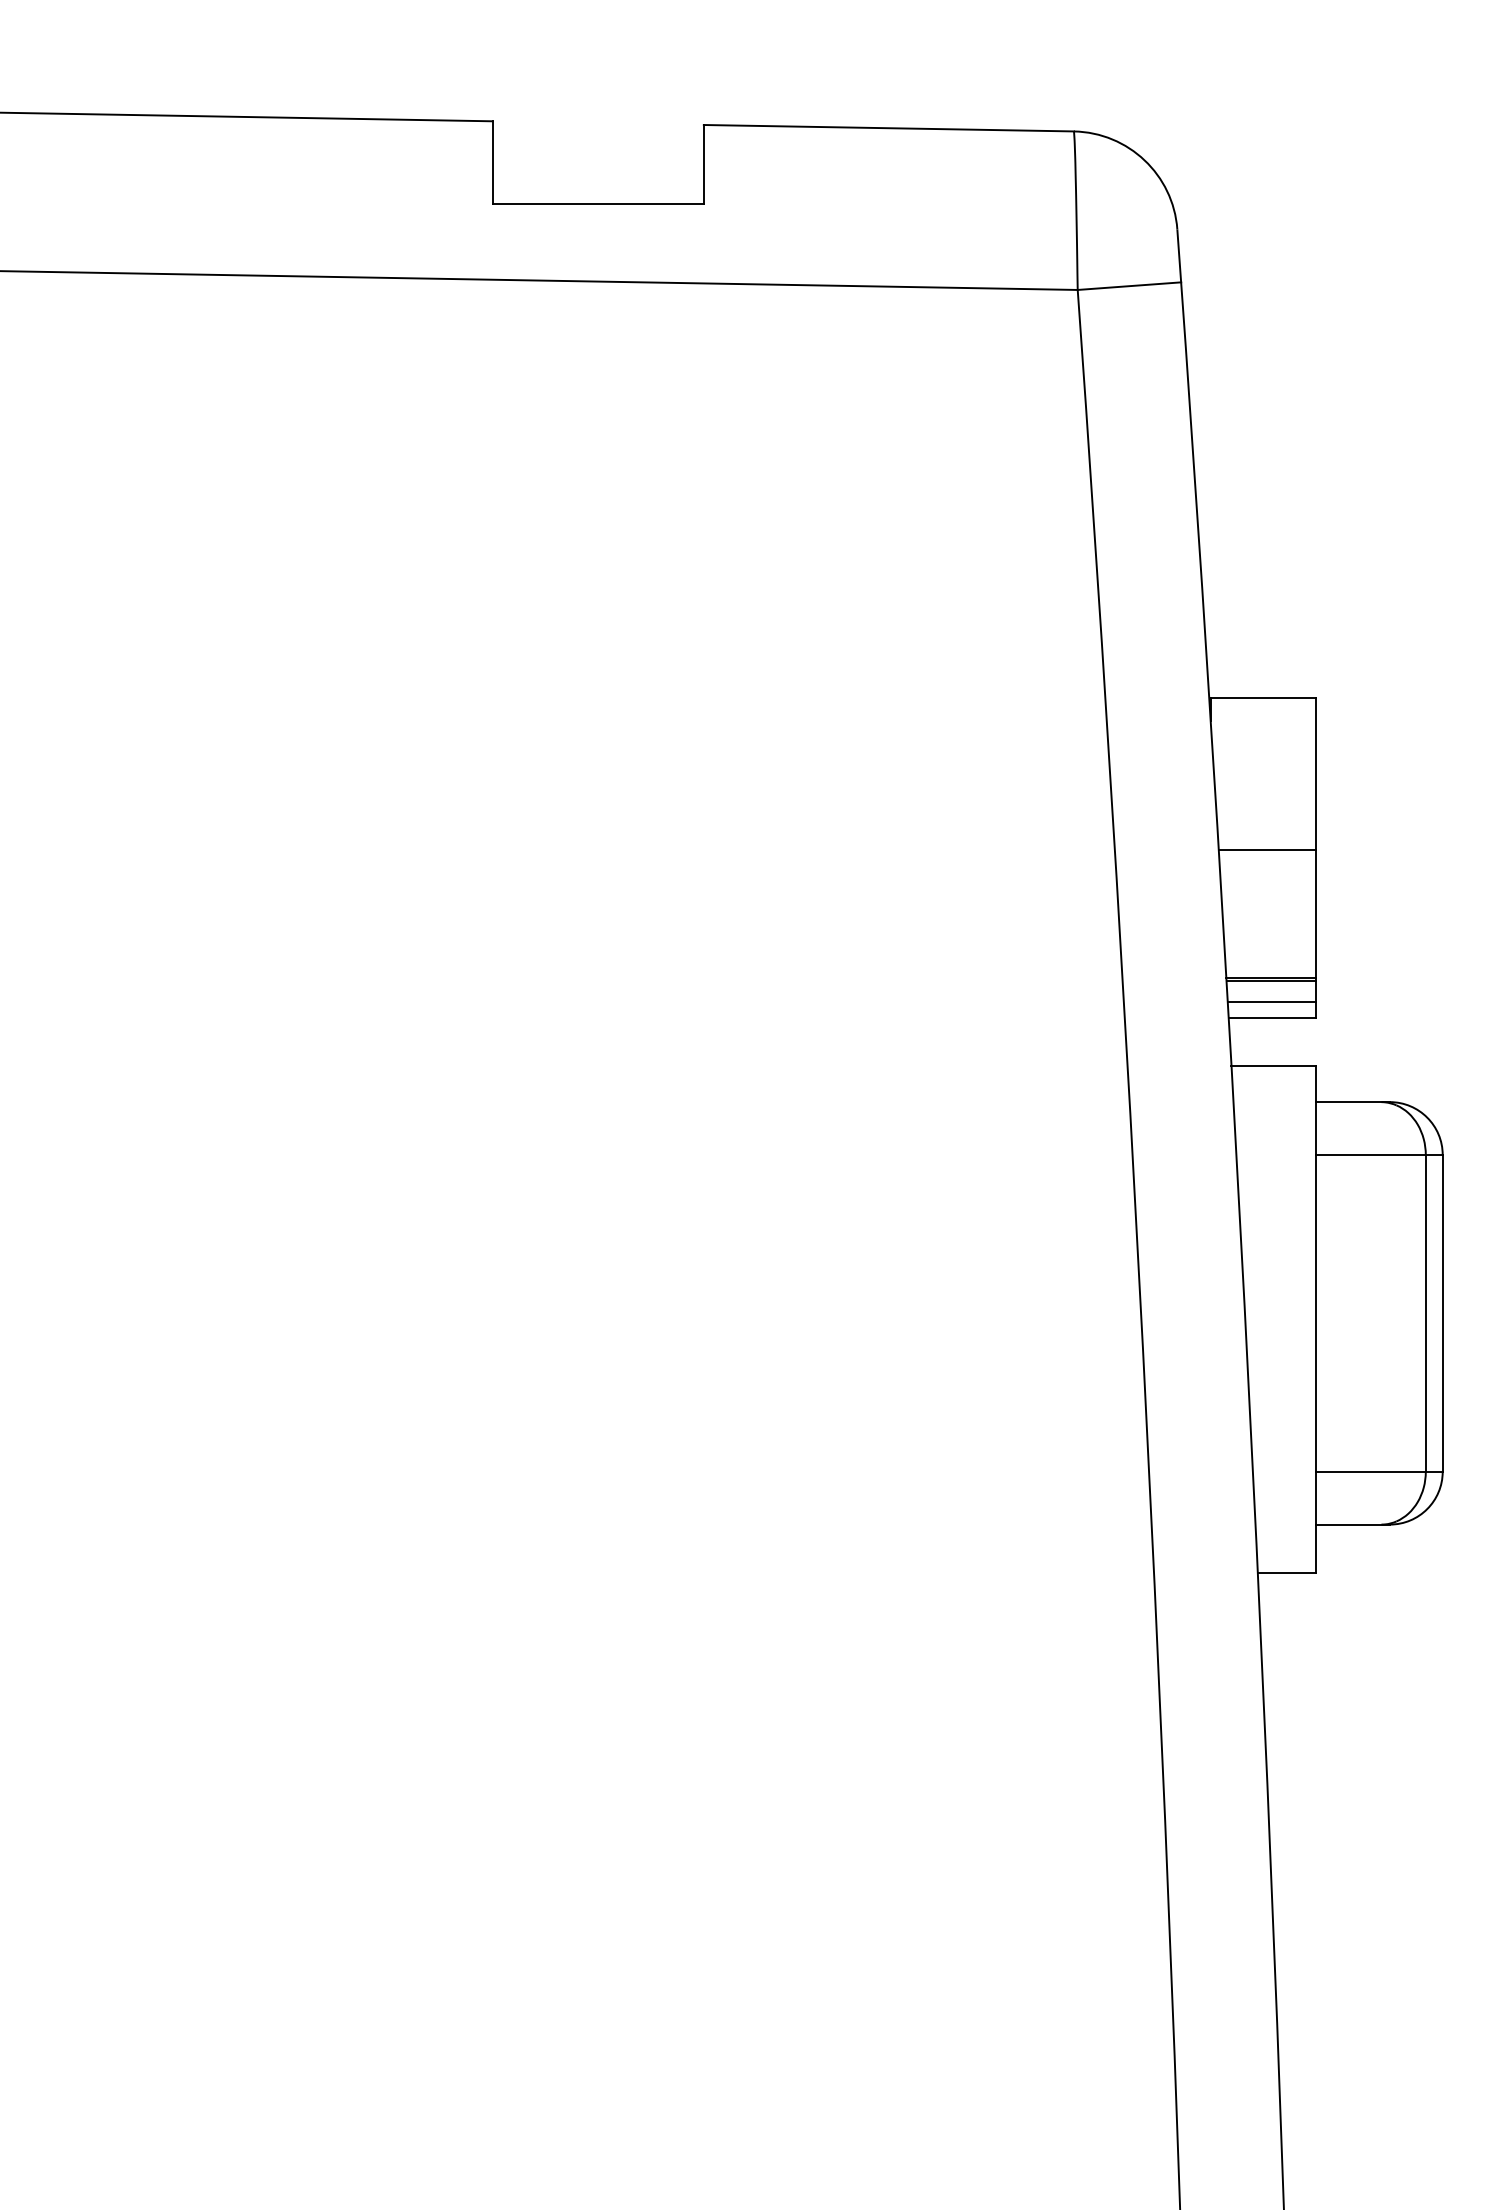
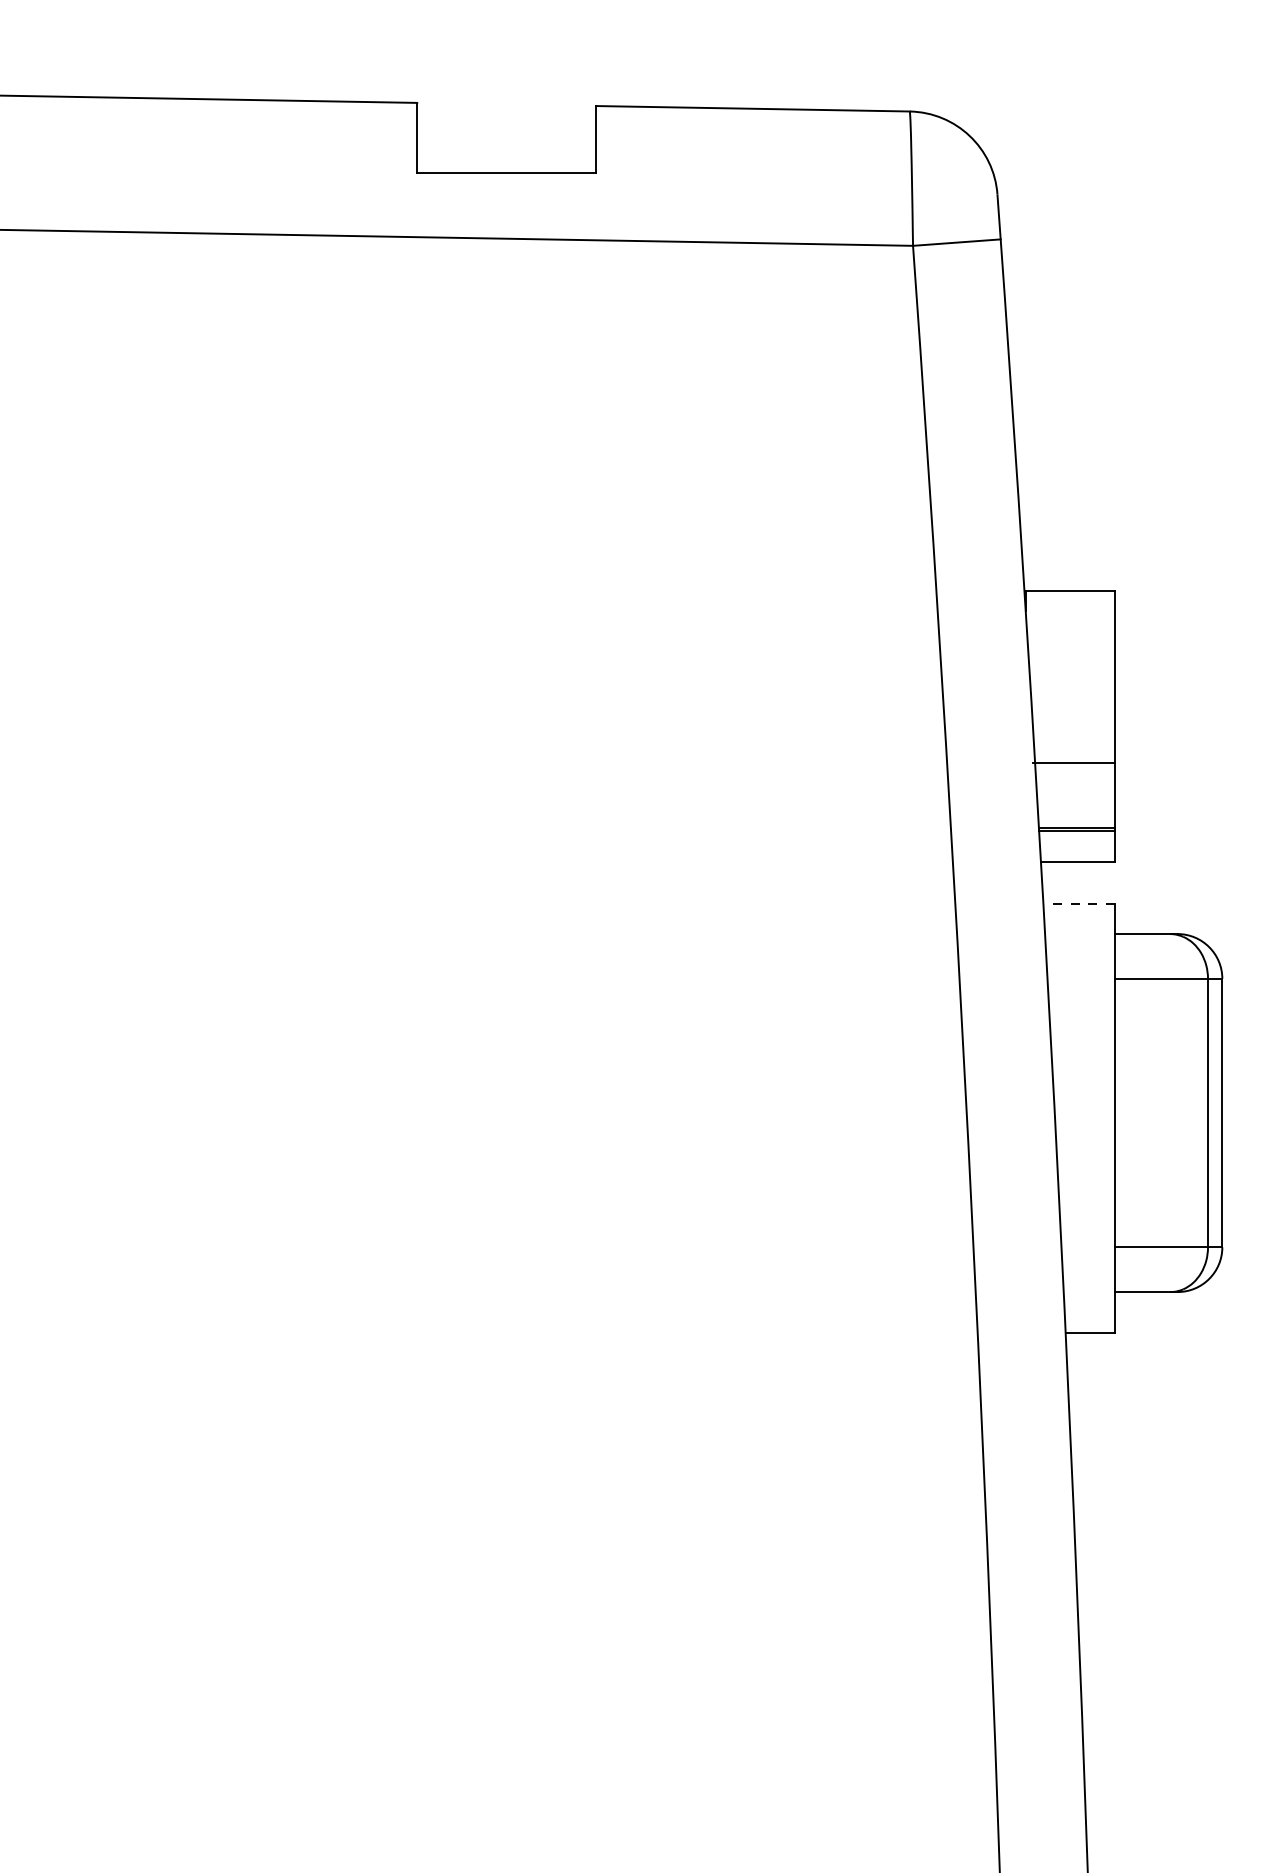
line: (1267, 849) -> (1073, 763), moved
line: (1271, 1001) -> (1077, 848), removed
line: (1273, 1066) -> (1078, 903), solid -> dashed

